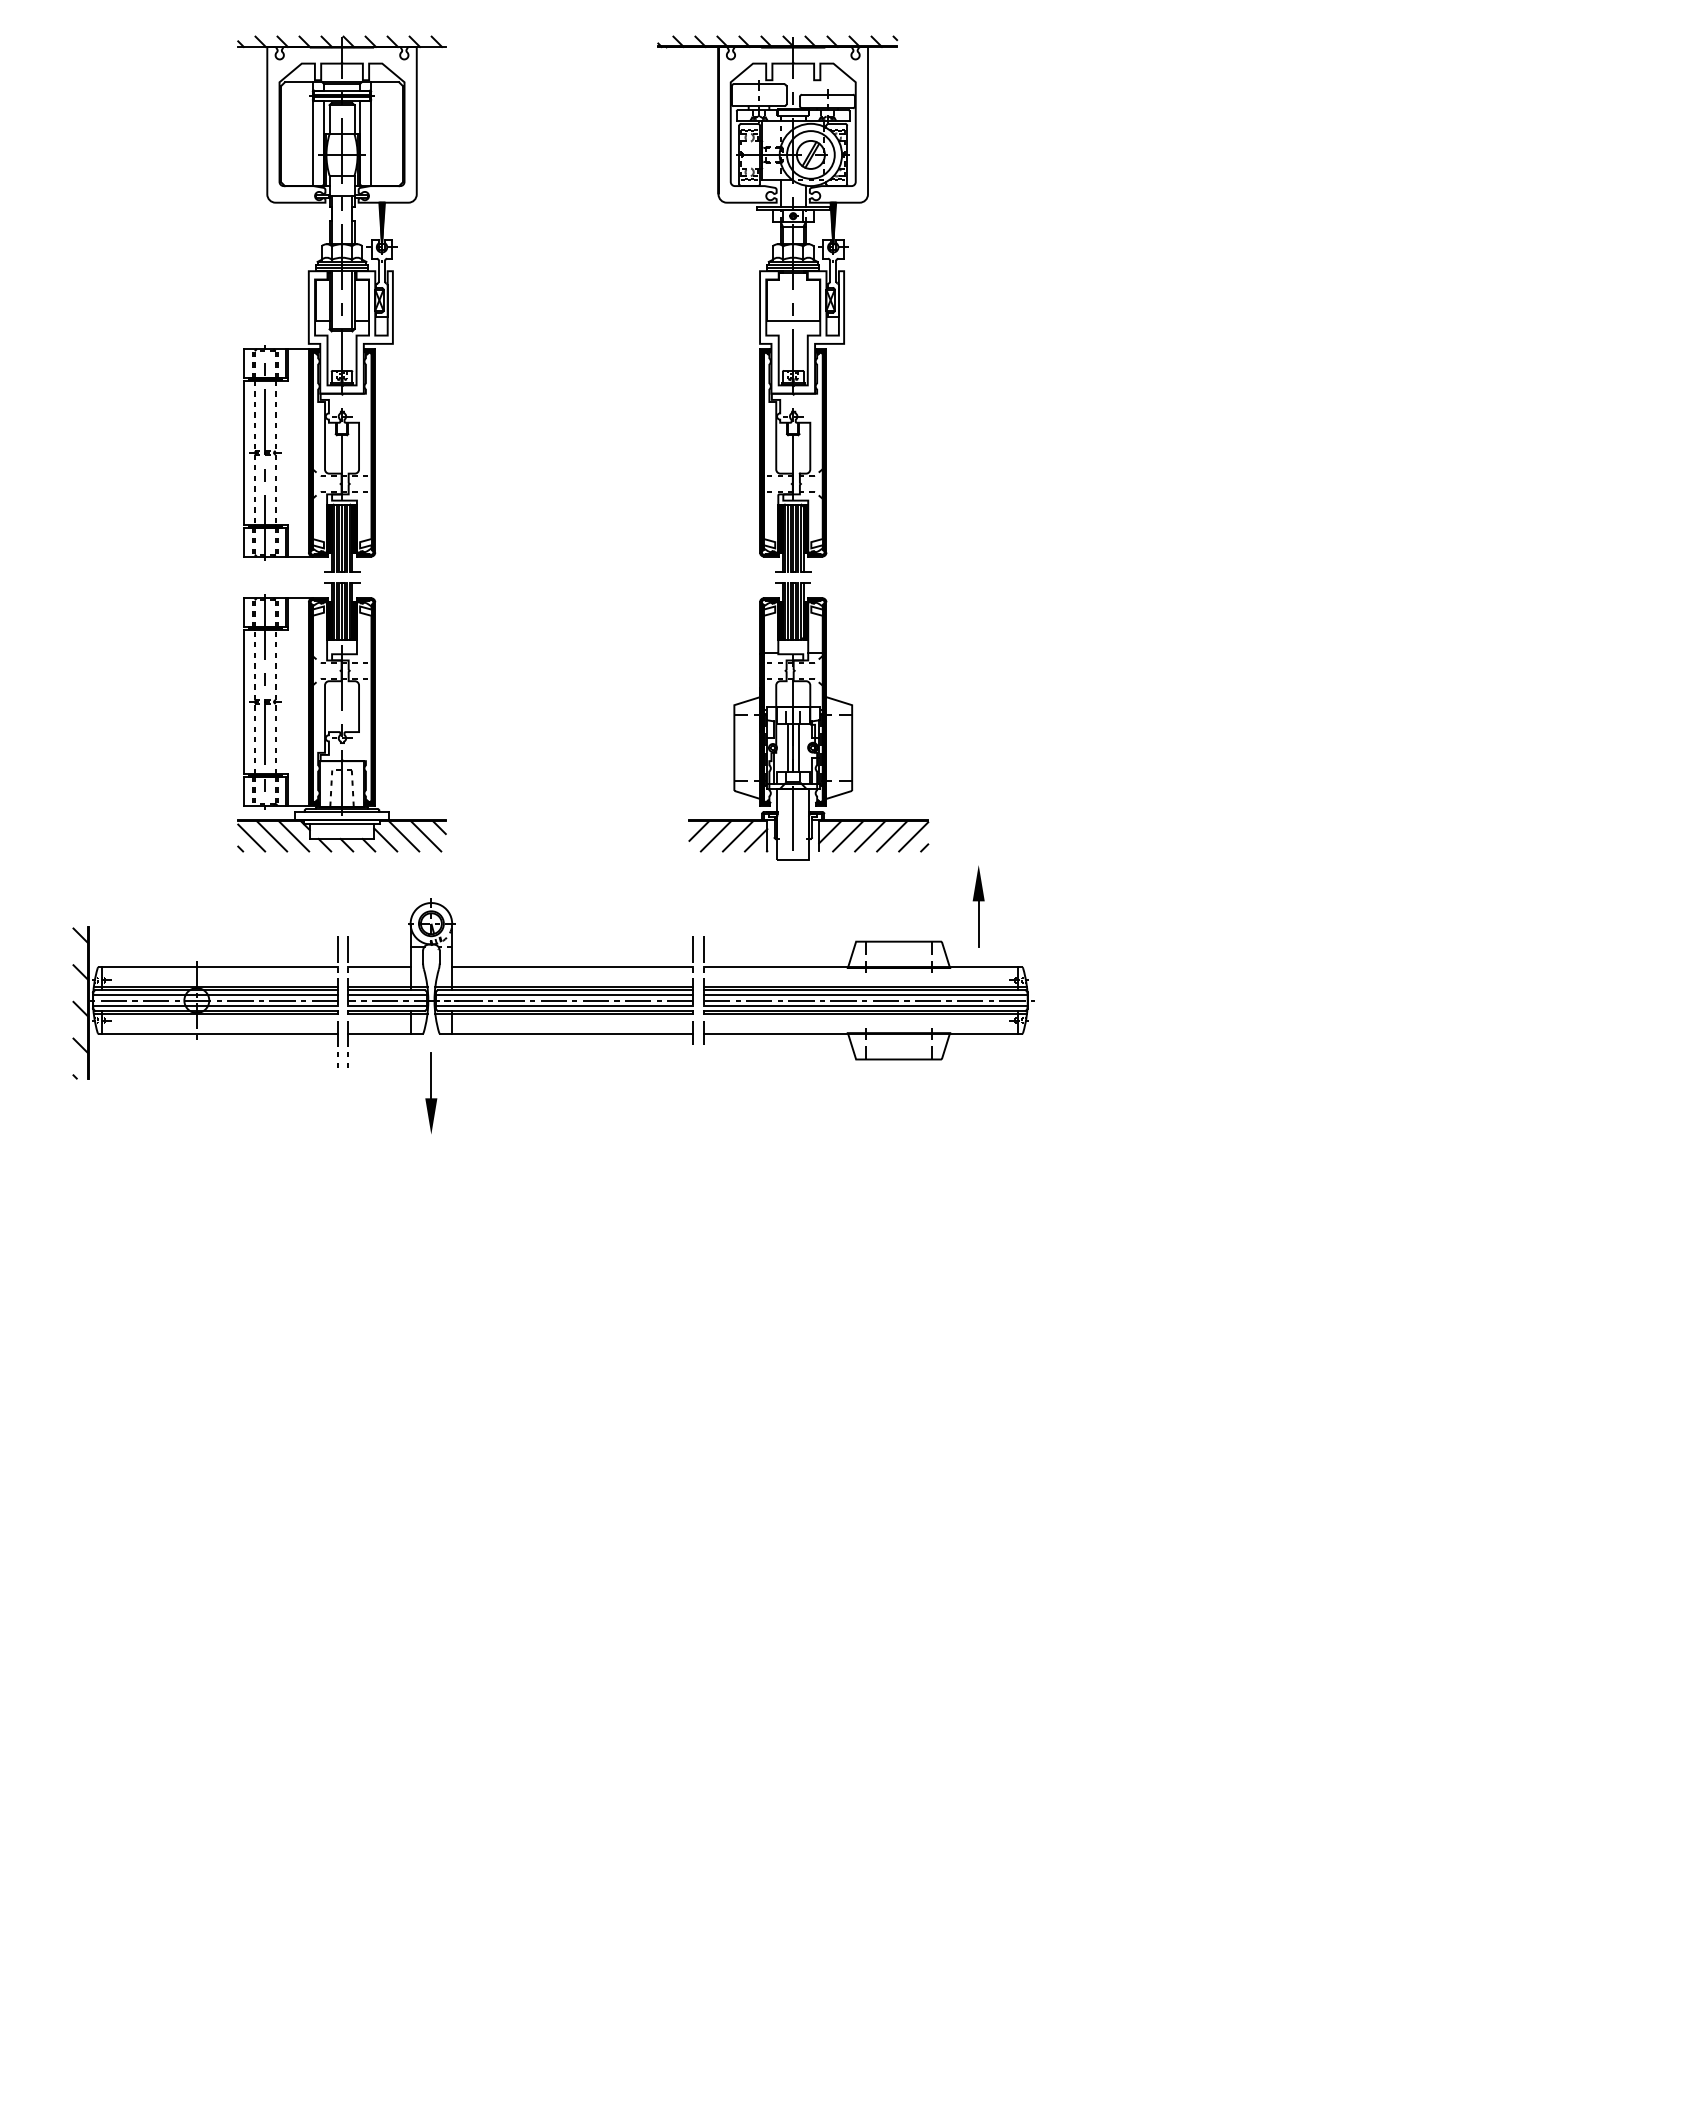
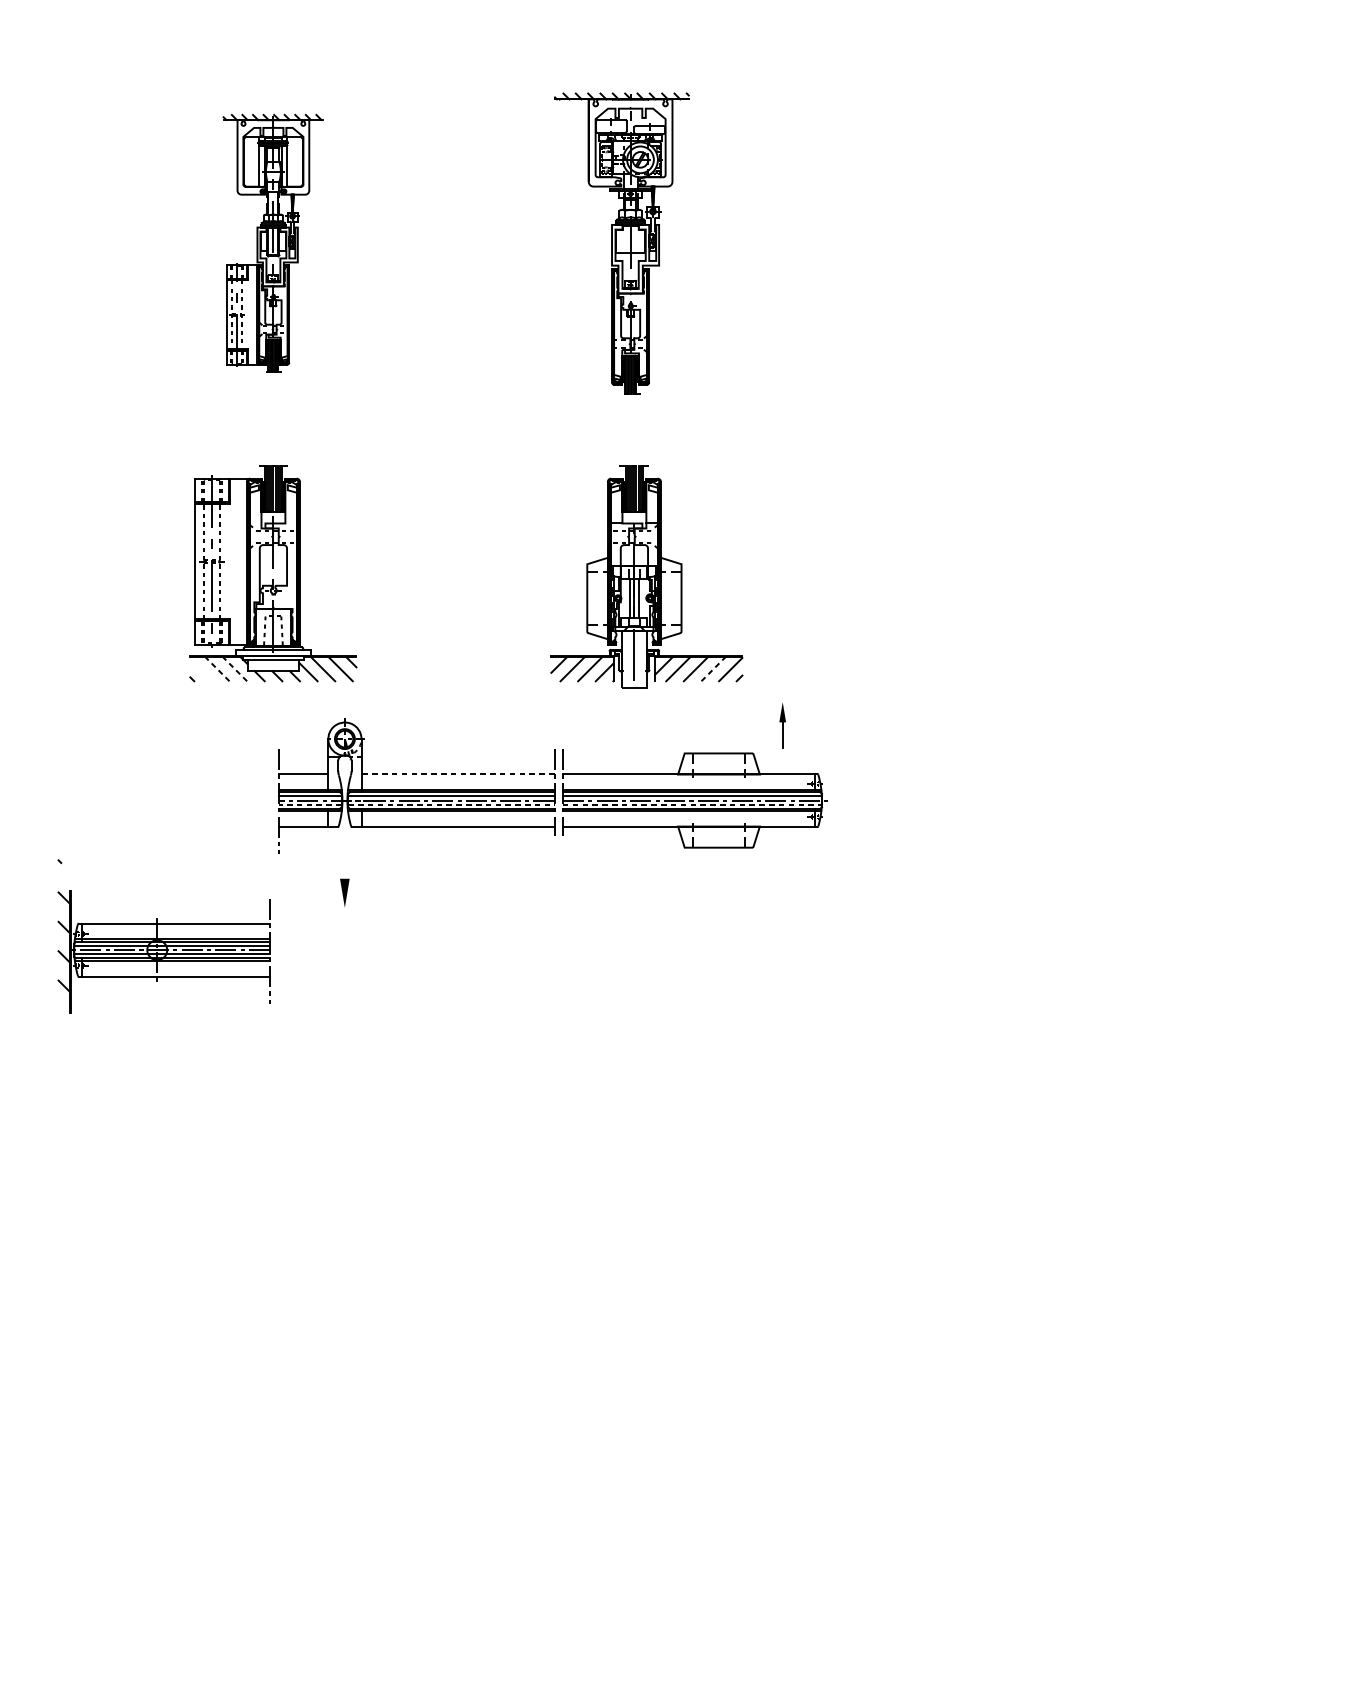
part: (341, 303) -> (272, 242), size x0.6
part: (777, 303) -> (621, 242), size x0.7
line: (271, 836) -> (216, 669), solid -> dashed
line: (293, 836) -> (234, 669), solid -> dashed
line: (892, 836) -> (713, 669), solid -> dashed
line: (251, 837) -> (200, 670), removed
part: (978, 906) -> (782, 725), size x0.7
line: (572, 967) -> (457, 774), solid -> dashed
part: (205, 1002) -> (164, 951), moved
line: (387, 1005) -> (309, 804), solid -> dashed
line: (564, 1005) -> (451, 804), solid -> dashed
line: (865, 1005) -> (692, 804), solid -> dashed
line: (431, 1075) -> (345, 860), removed

